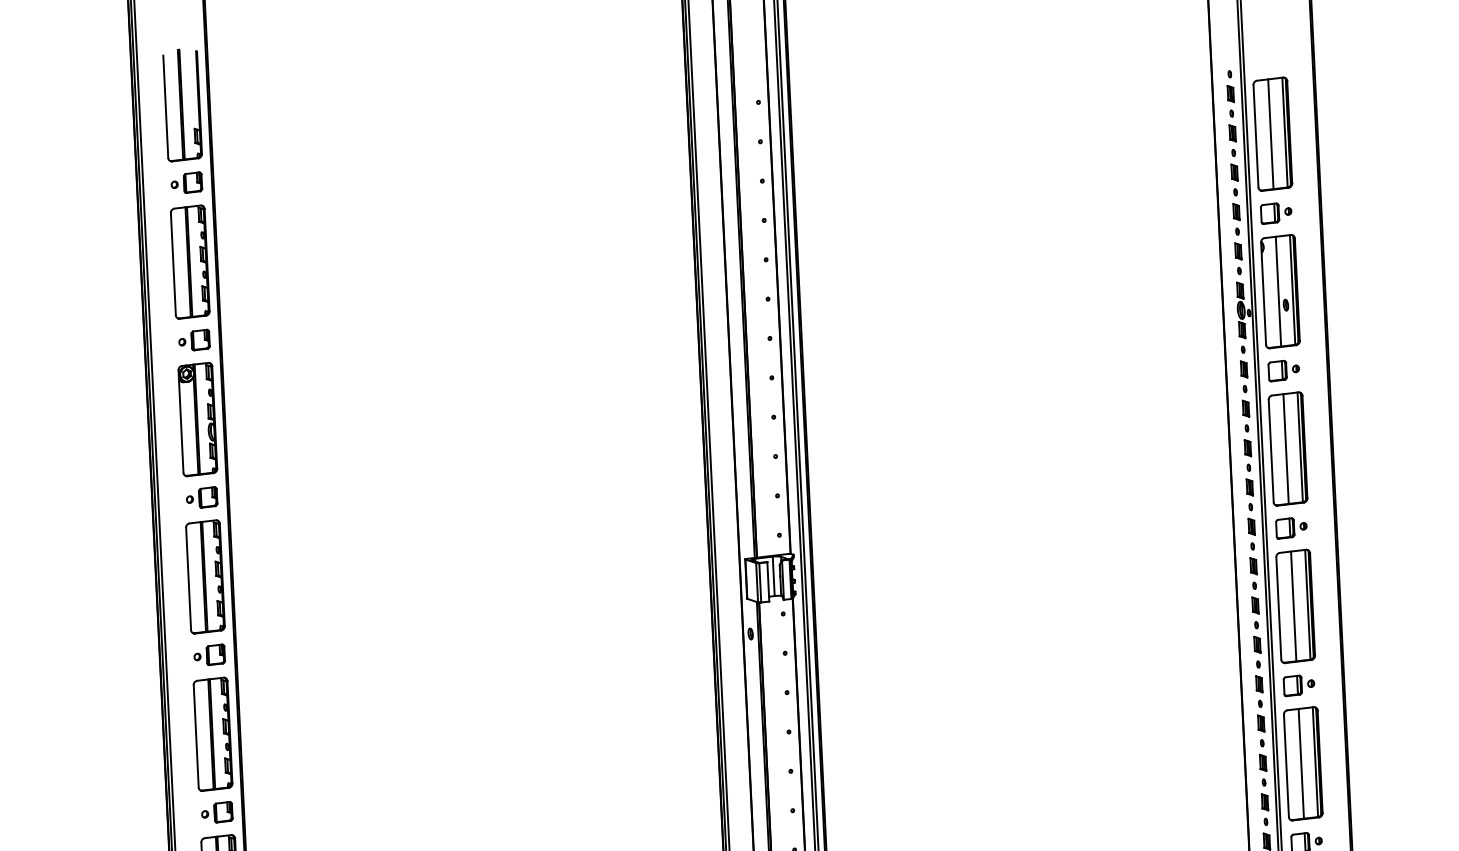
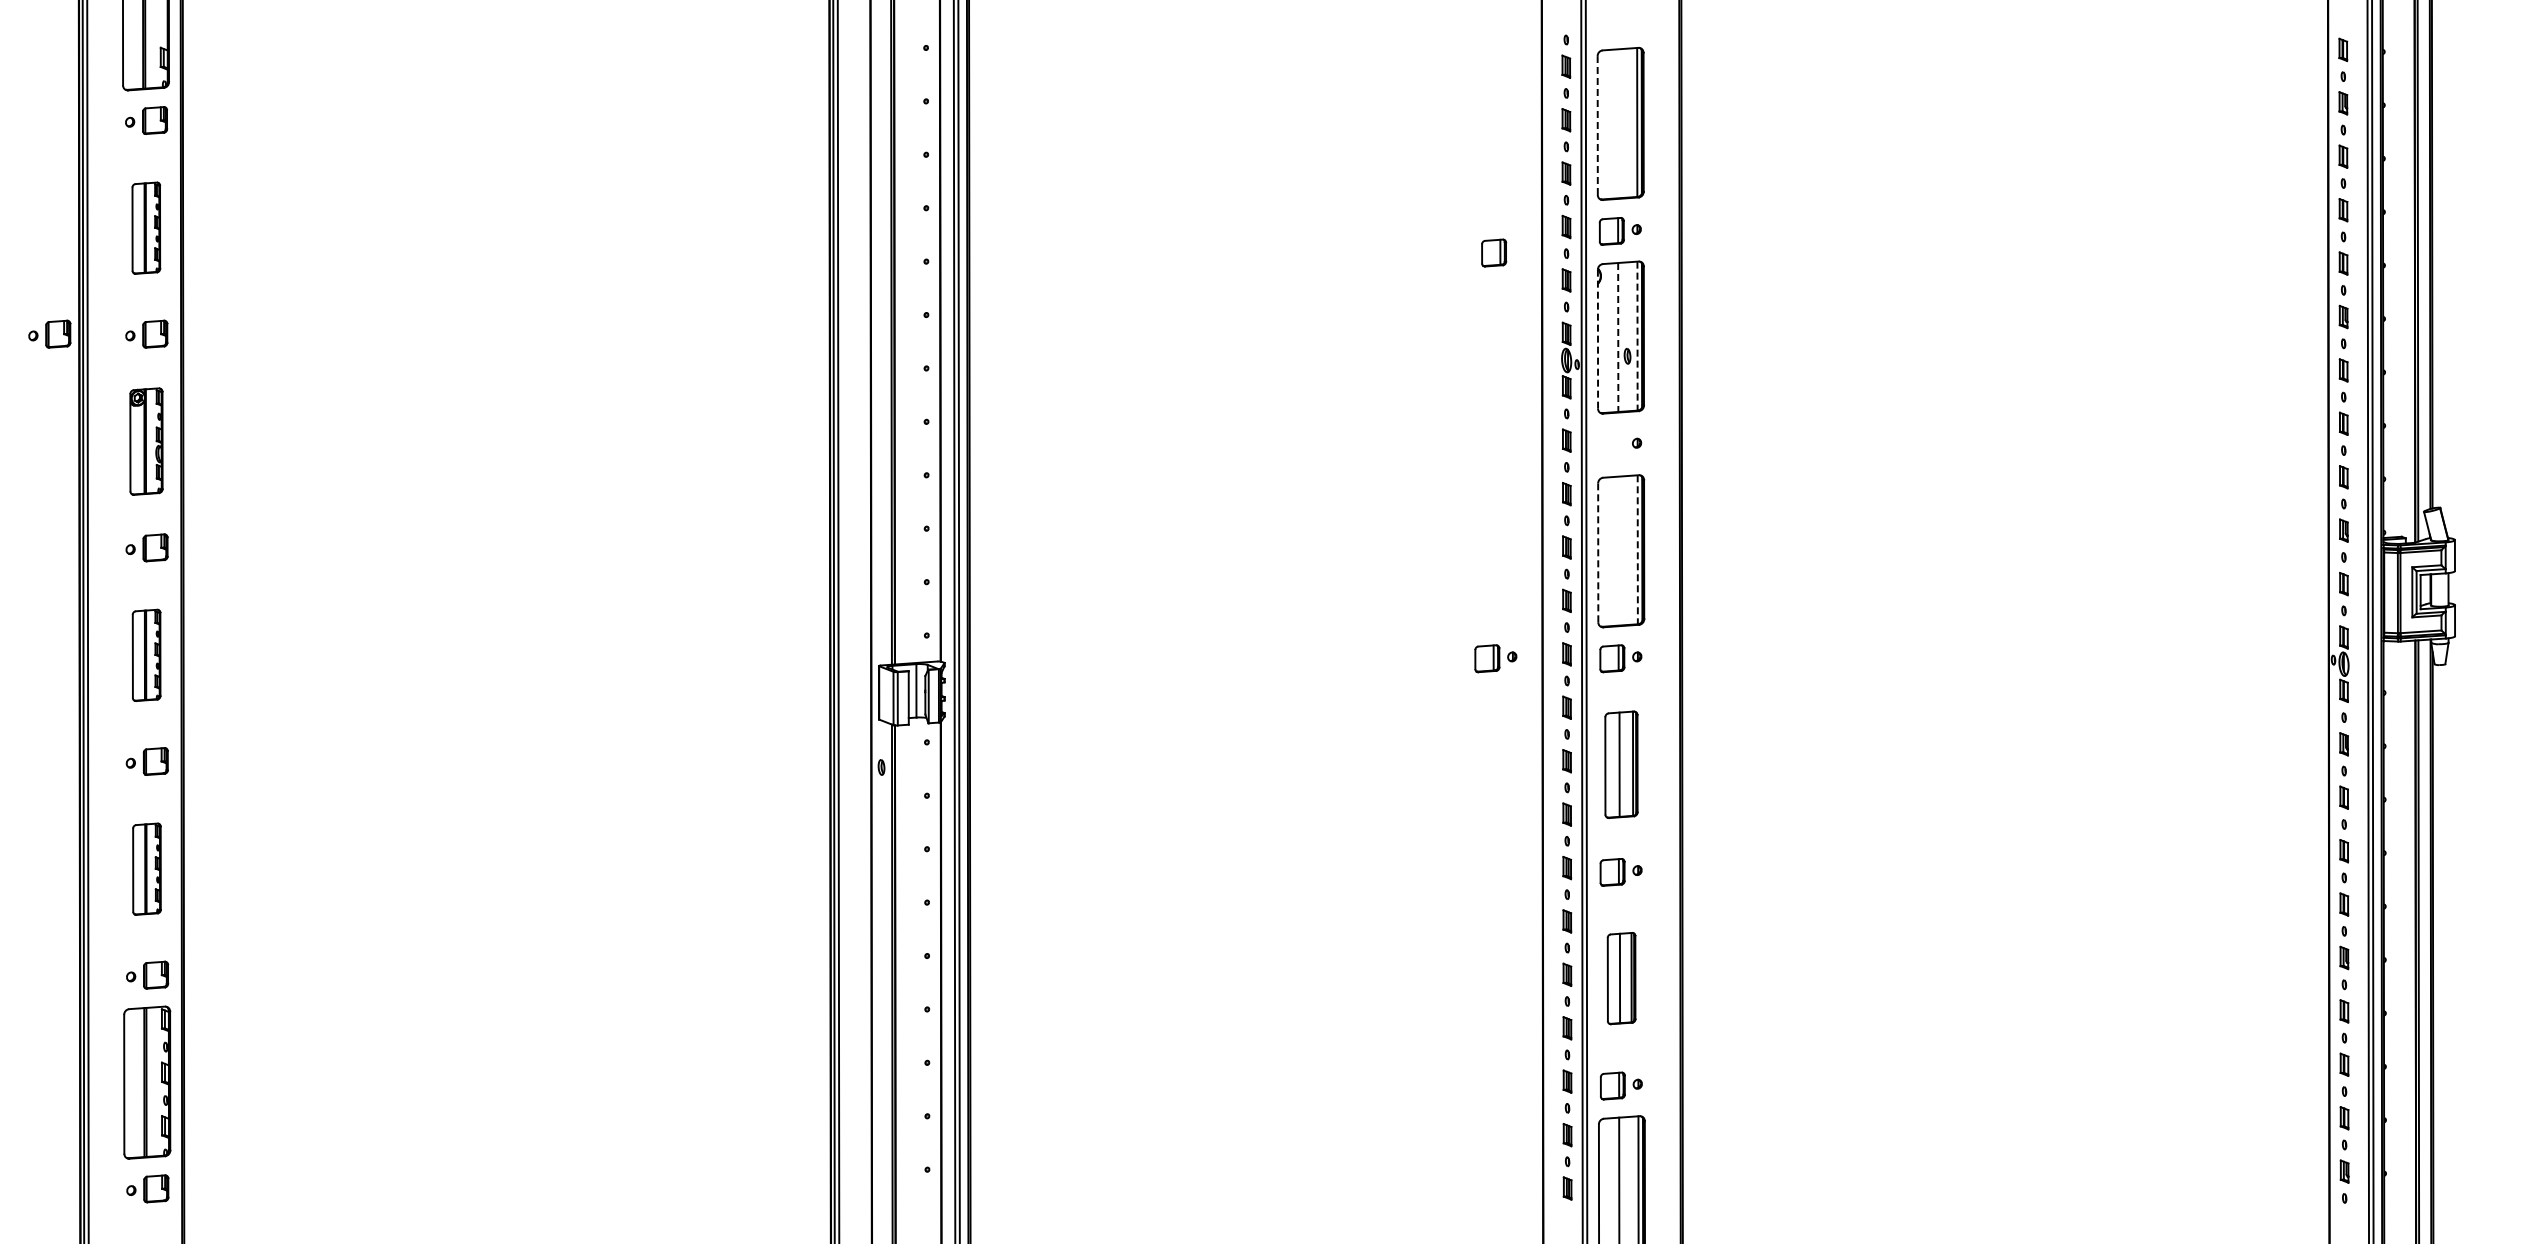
line: (1270, 134) -> (1617, 123), removed
line: (1255, 136) -> (1597, 125), solid -> dashed
part: (190, 262) -> (146, 228), size x0.6
line: (1292, 290) -> (1637, 336), solid -> dashed
line: (1278, 292) -> (1618, 338), solid -> dashed
line: (1263, 293) -> (1597, 338), solid -> dashed
part: (122, 343) -> (49, 333), added
part: (1277, 370) -> (1494, 252), moved
part: (197, 419) -> (146, 441), size x0.7
line: (1300, 447) -> (1637, 550), solid -> dashed
line: (1286, 448) -> (1618, 550), removed
line: (1271, 450) -> (1598, 552), solid -> dashed
part: (1199, 532) -> (1495, 658), added
part: (205, 577) -> (146, 655), size x0.6
part: (1295, 606) -> (1621, 764), size x0.7
part: (212, 734) -> (146, 869), size x0.6
part: (1303, 763) -> (1621, 978), size x0.6

